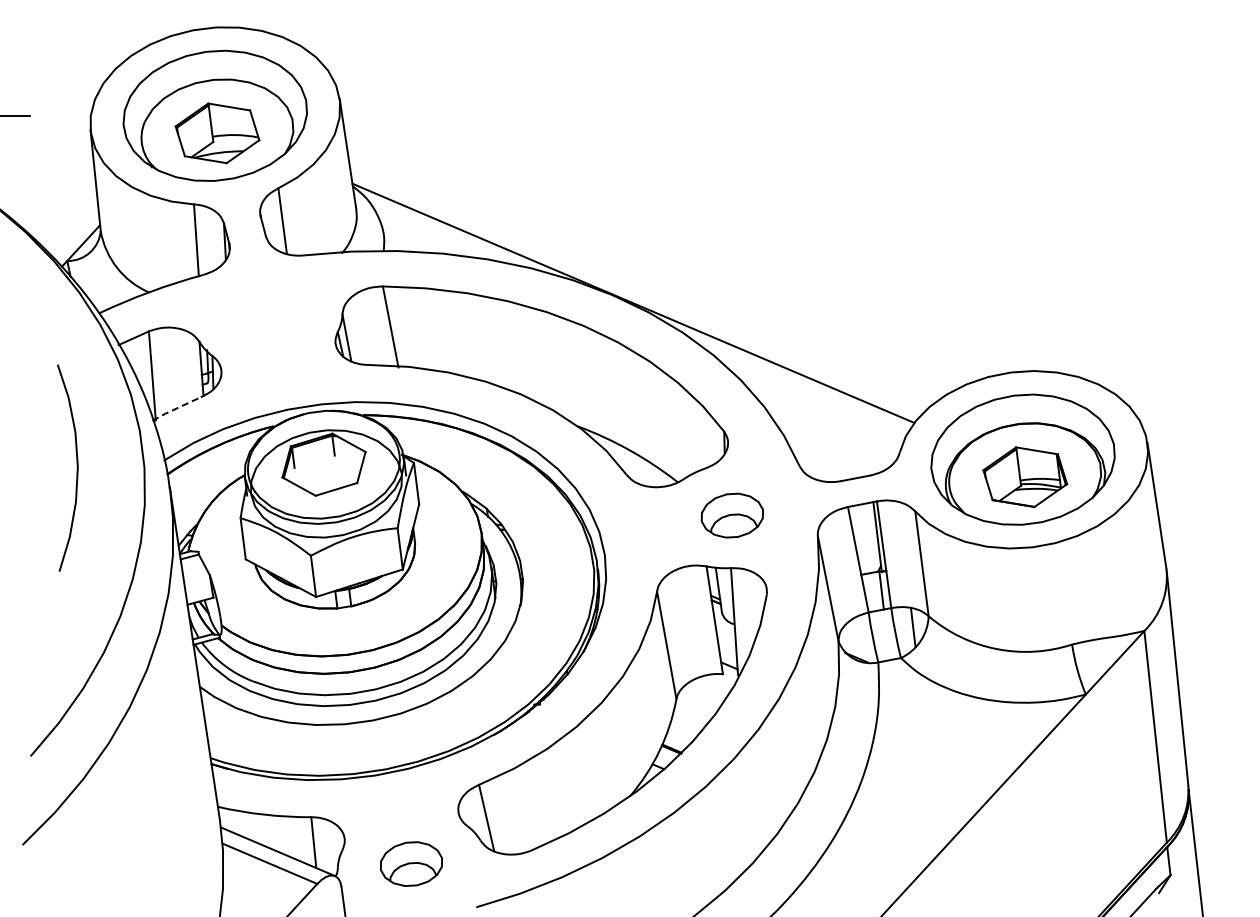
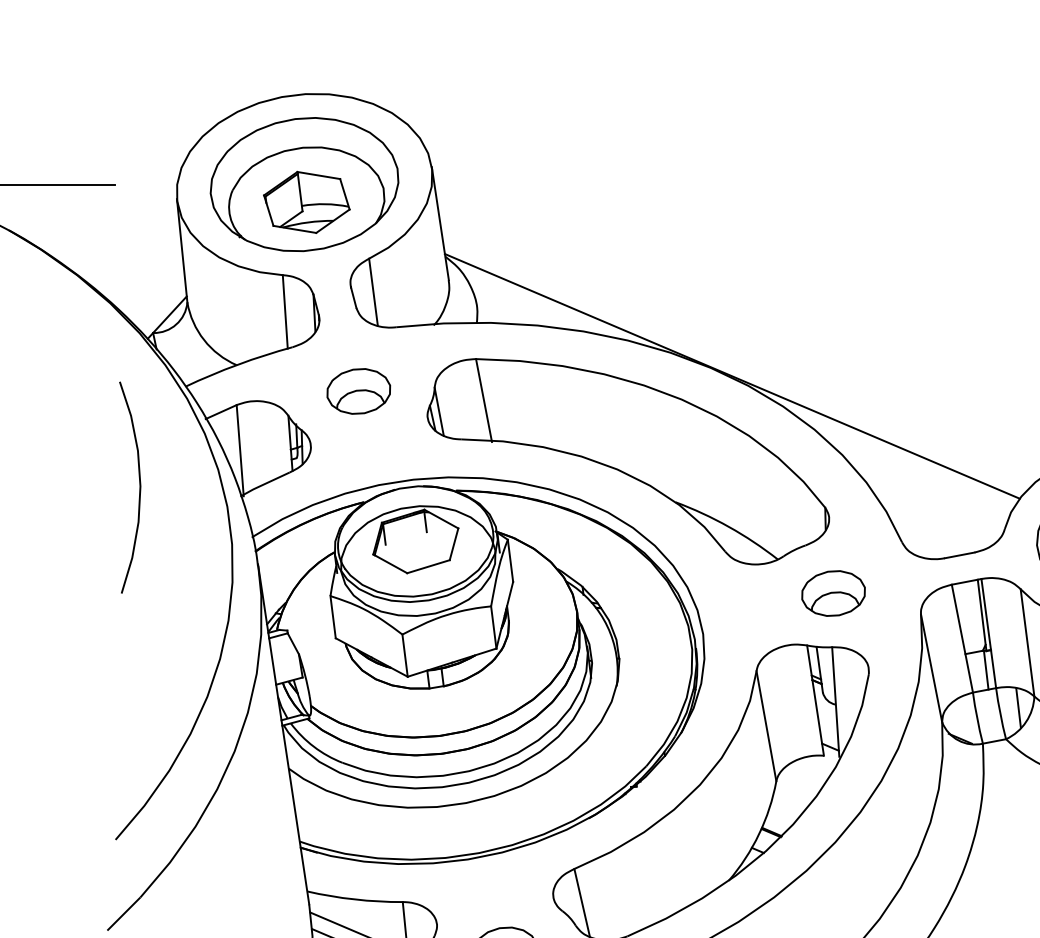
part: (267, 317) -> (357, 390), added
line: (175, 408) -> (263, 483), dashed -> solid
curve: (76, 468) -> (139, 488), moved

